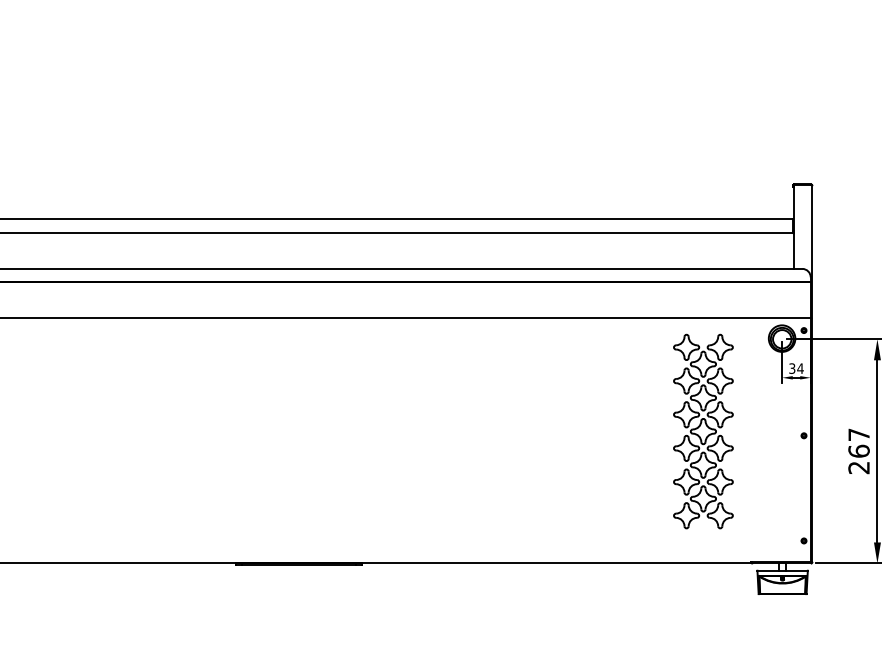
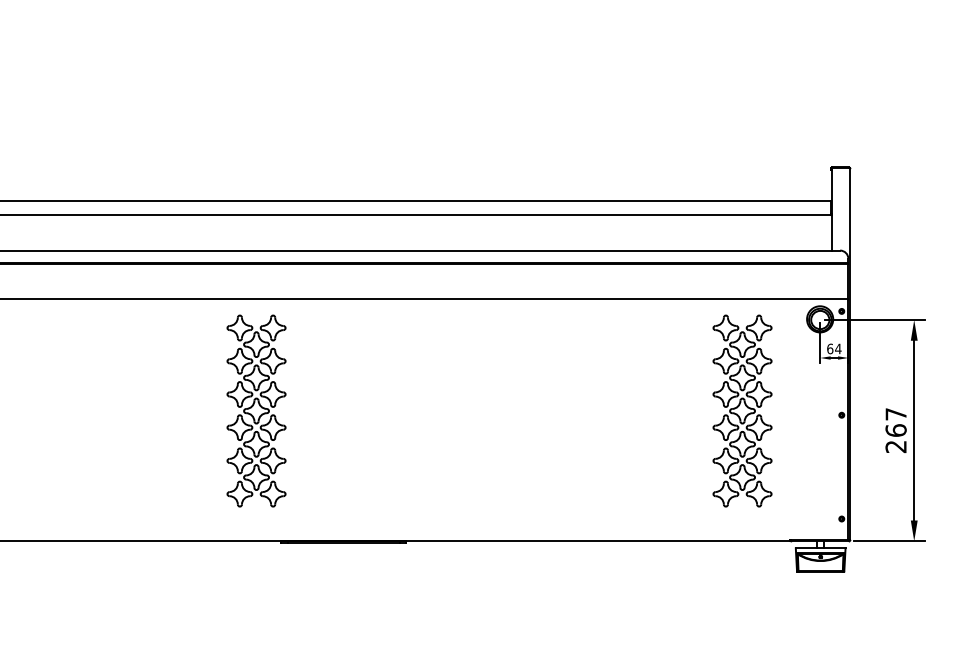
text: (792, 368) -> (830, 348), 34 -> 64
part: (210, 430) -> (256, 410), added

